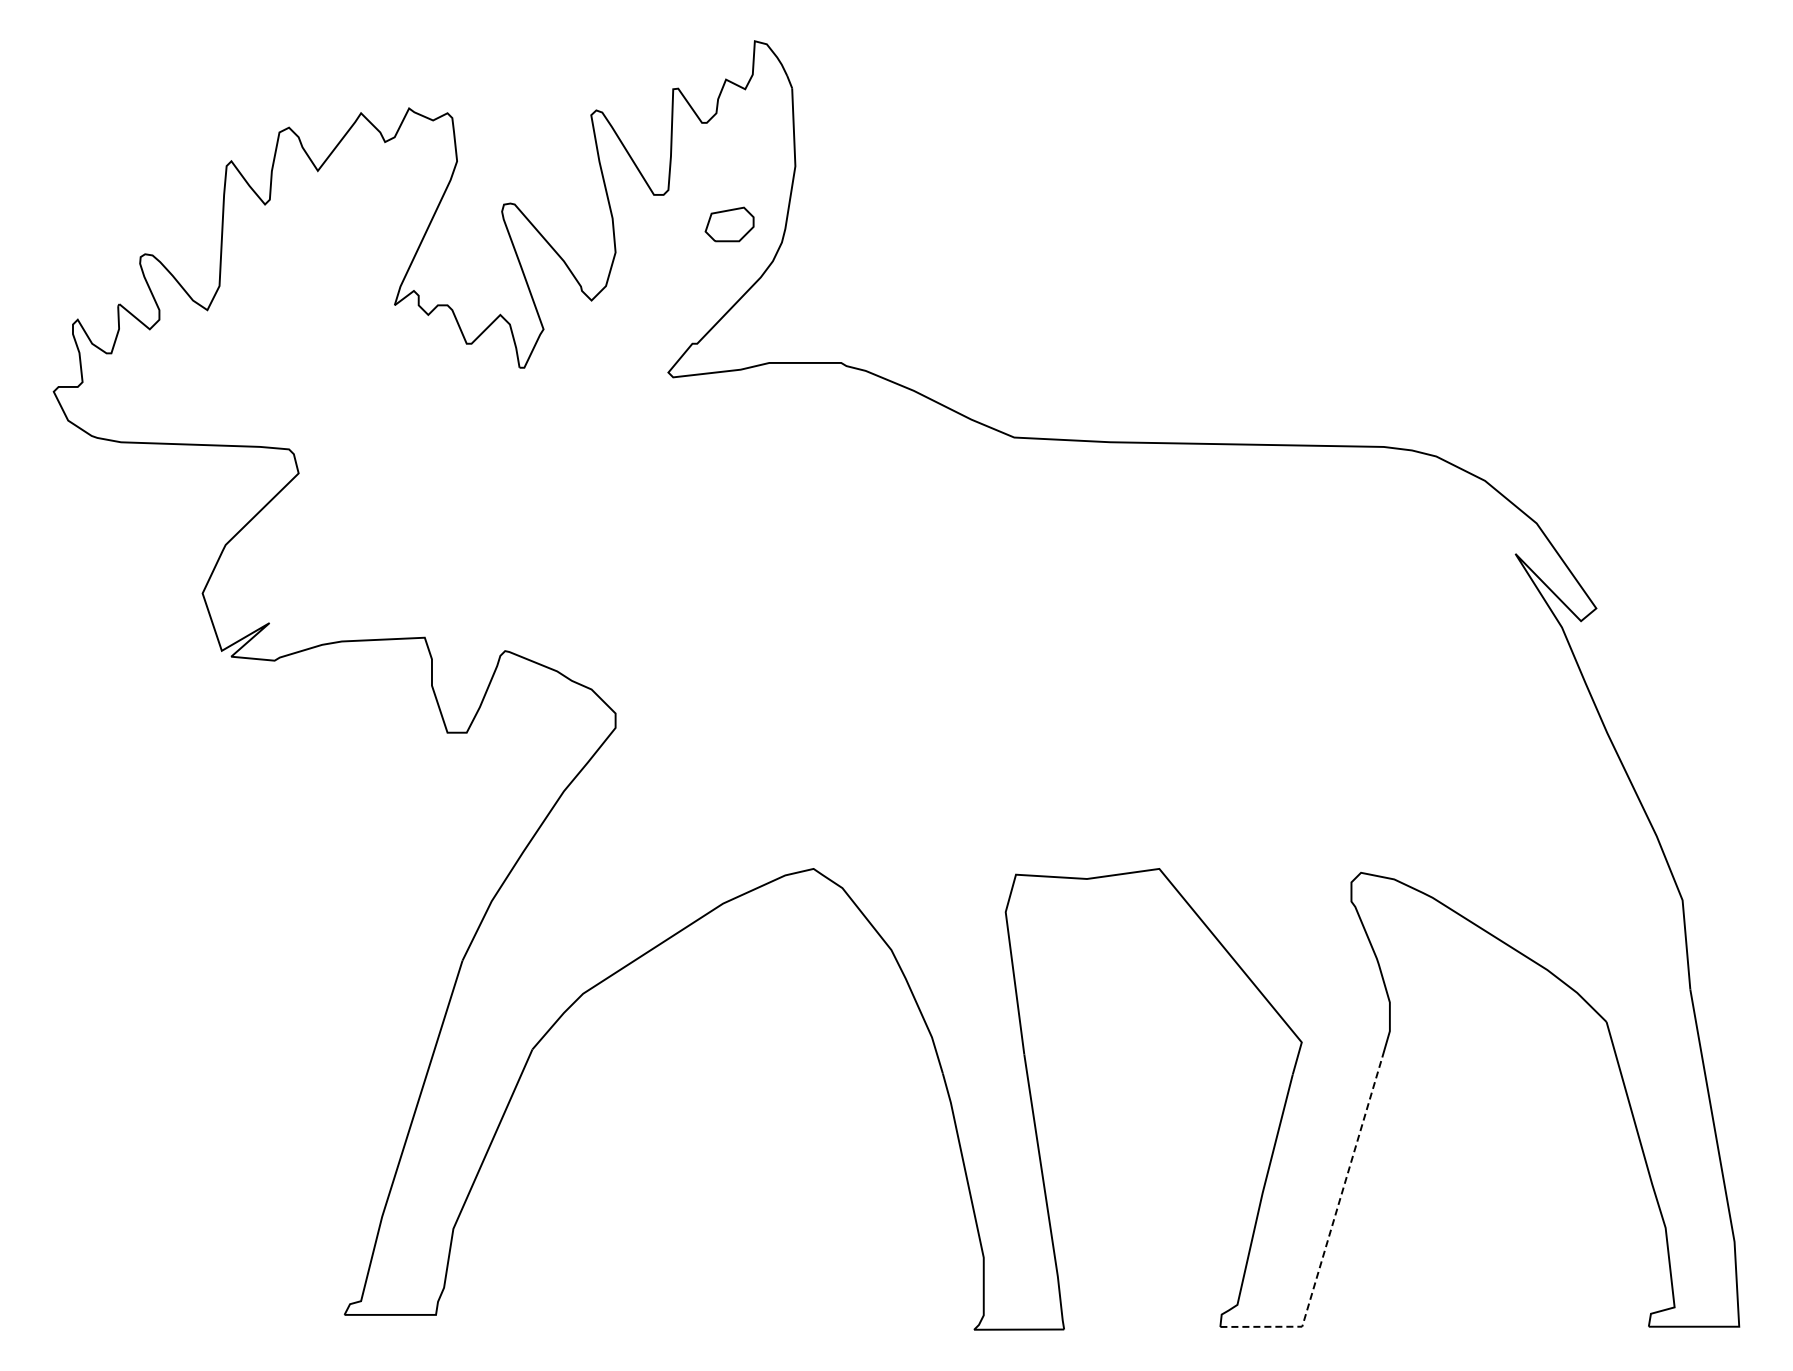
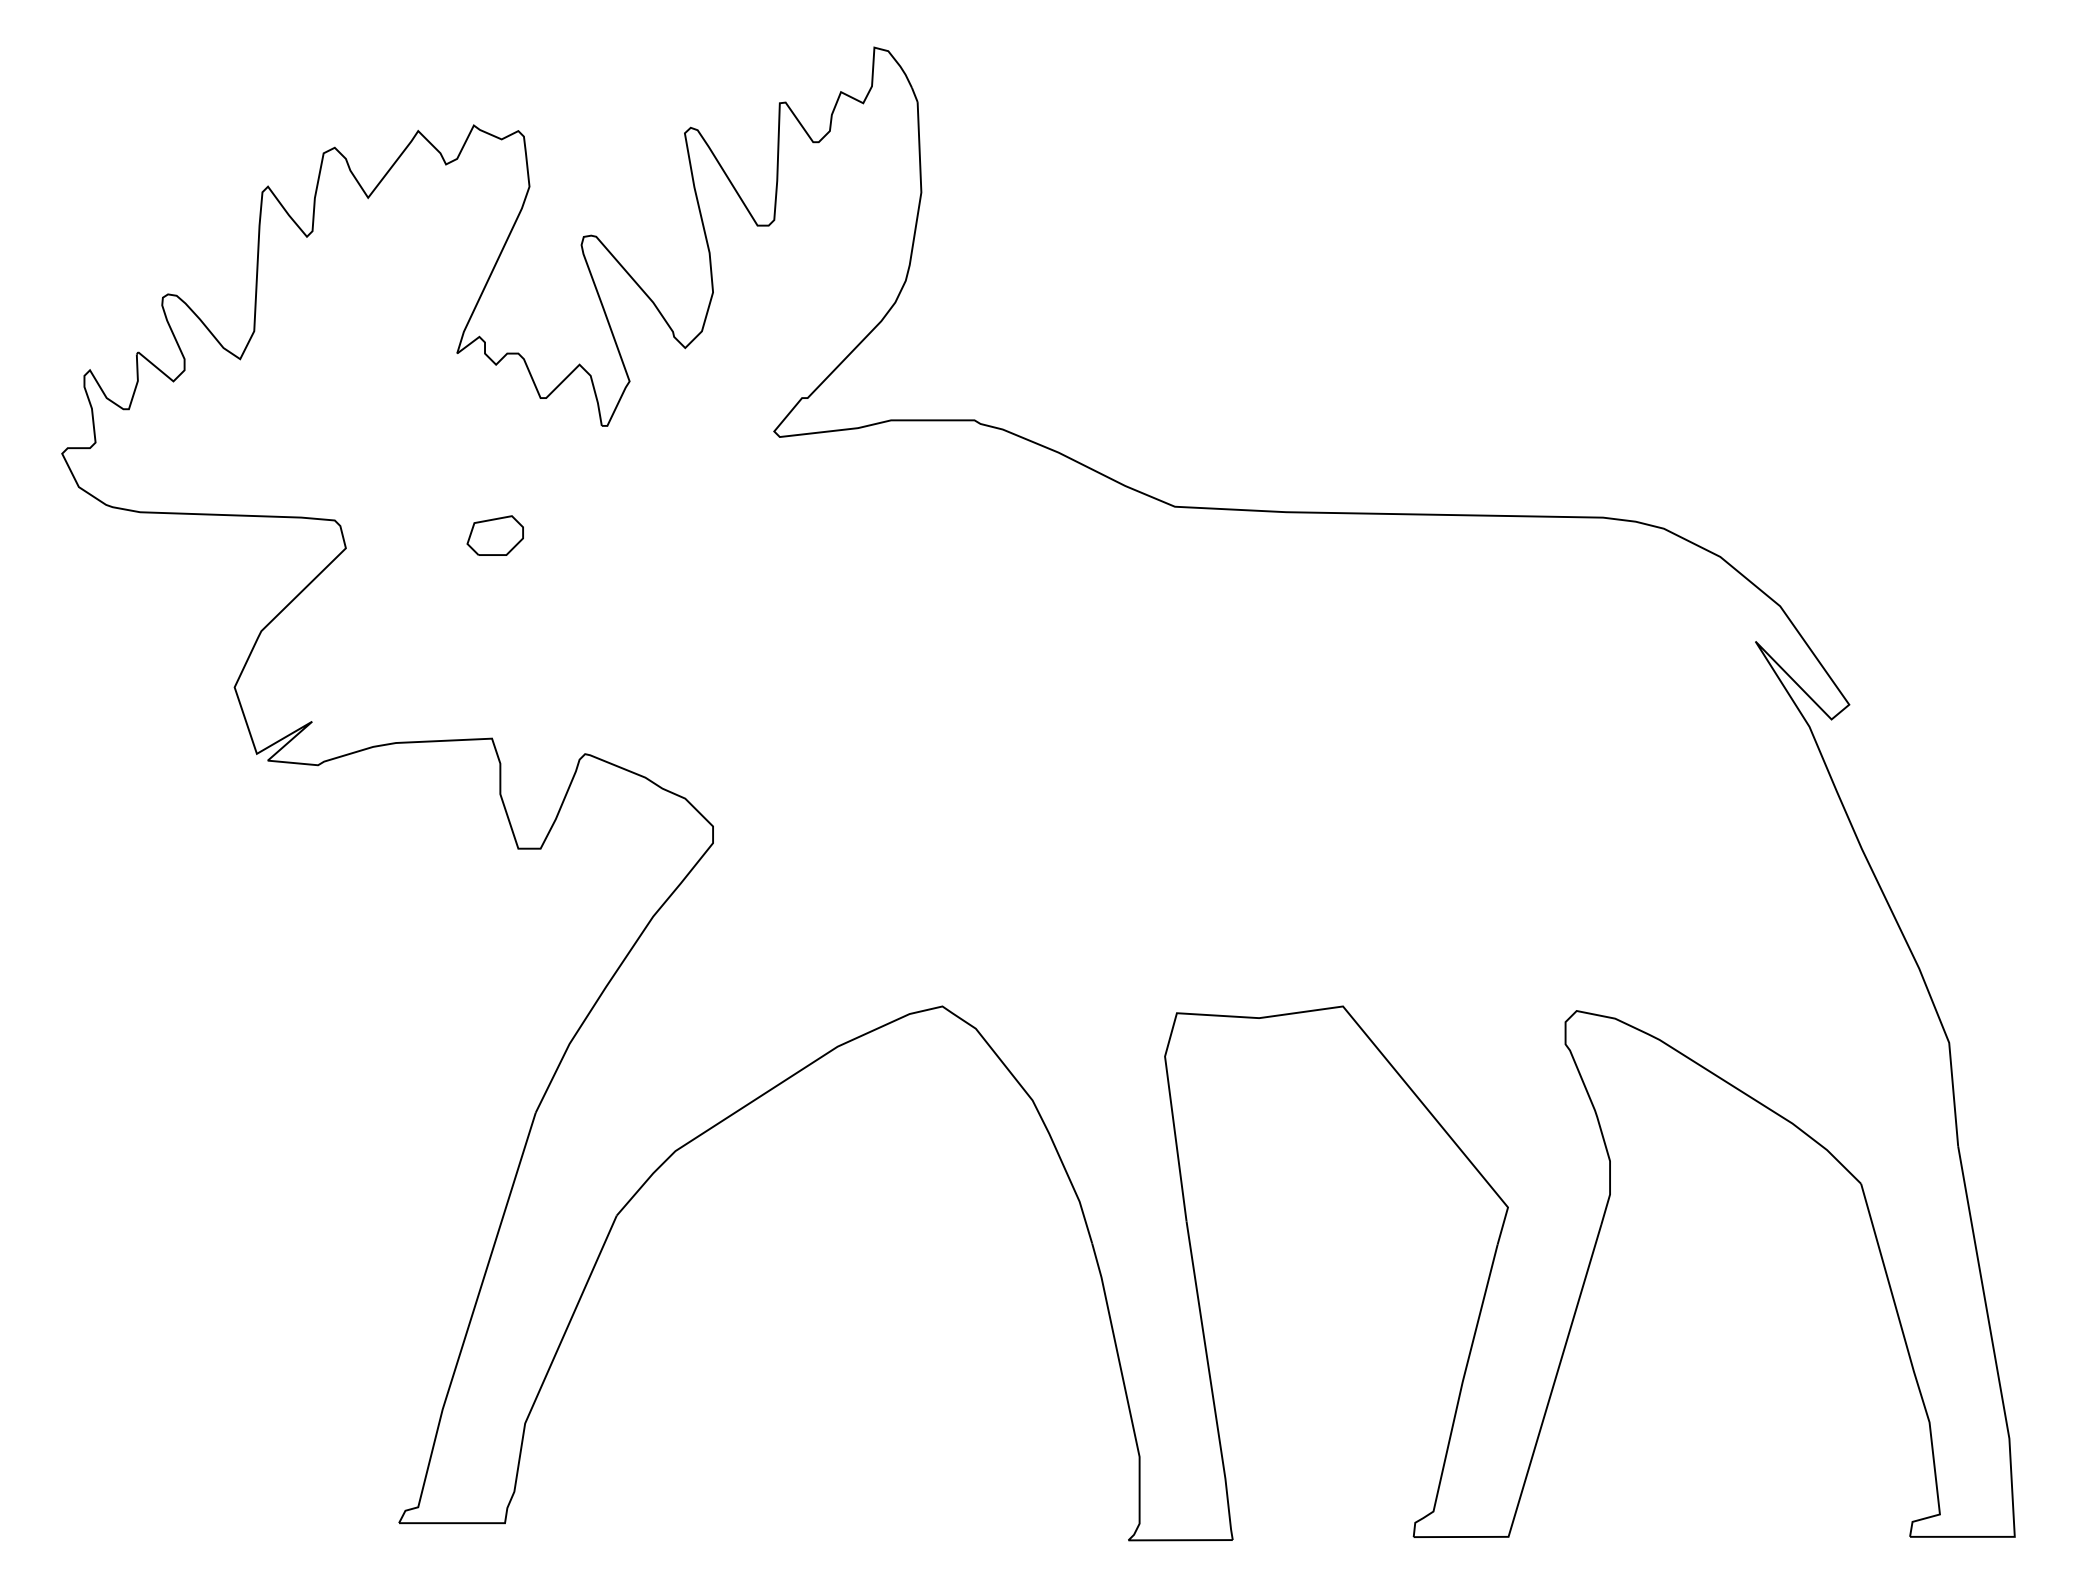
part: (729, 224) -> (495, 535), moved
line: (1330, 1231) -> (1541, 1426), dashed -> solid

